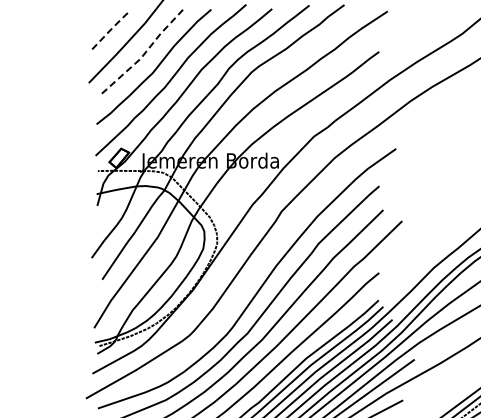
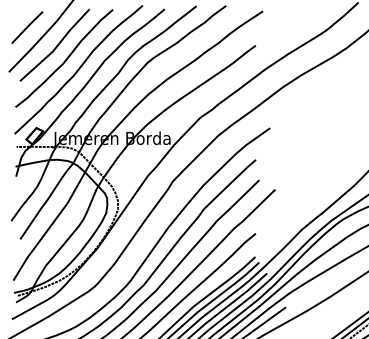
line: (111, 29) -> (28, 26), dashed -> solid
line: (145, 53) -> (57, 47), dashed -> solid

